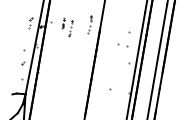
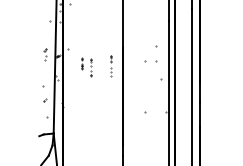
part: (90, 25) -> (111, 66), moved
part: (67, 27) -> (86, 67), moved

